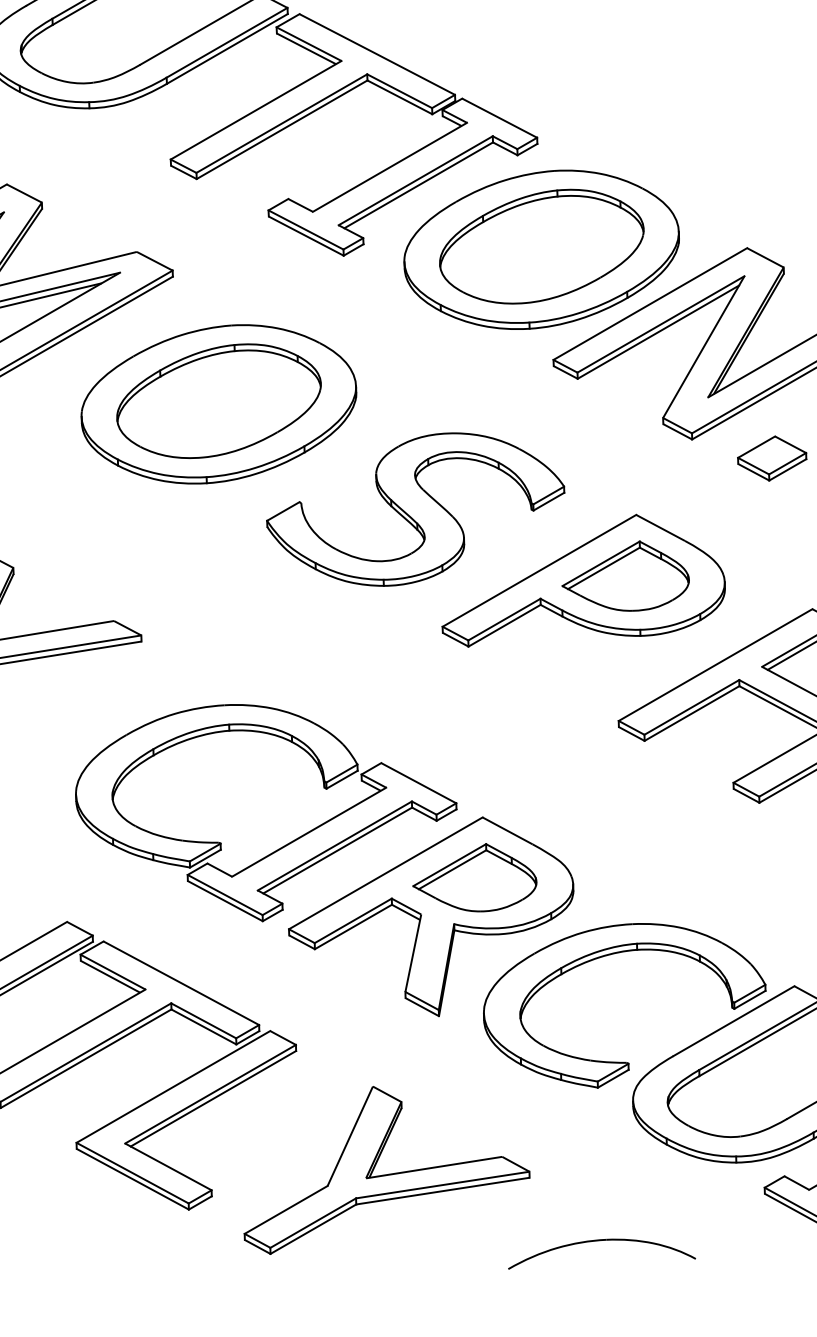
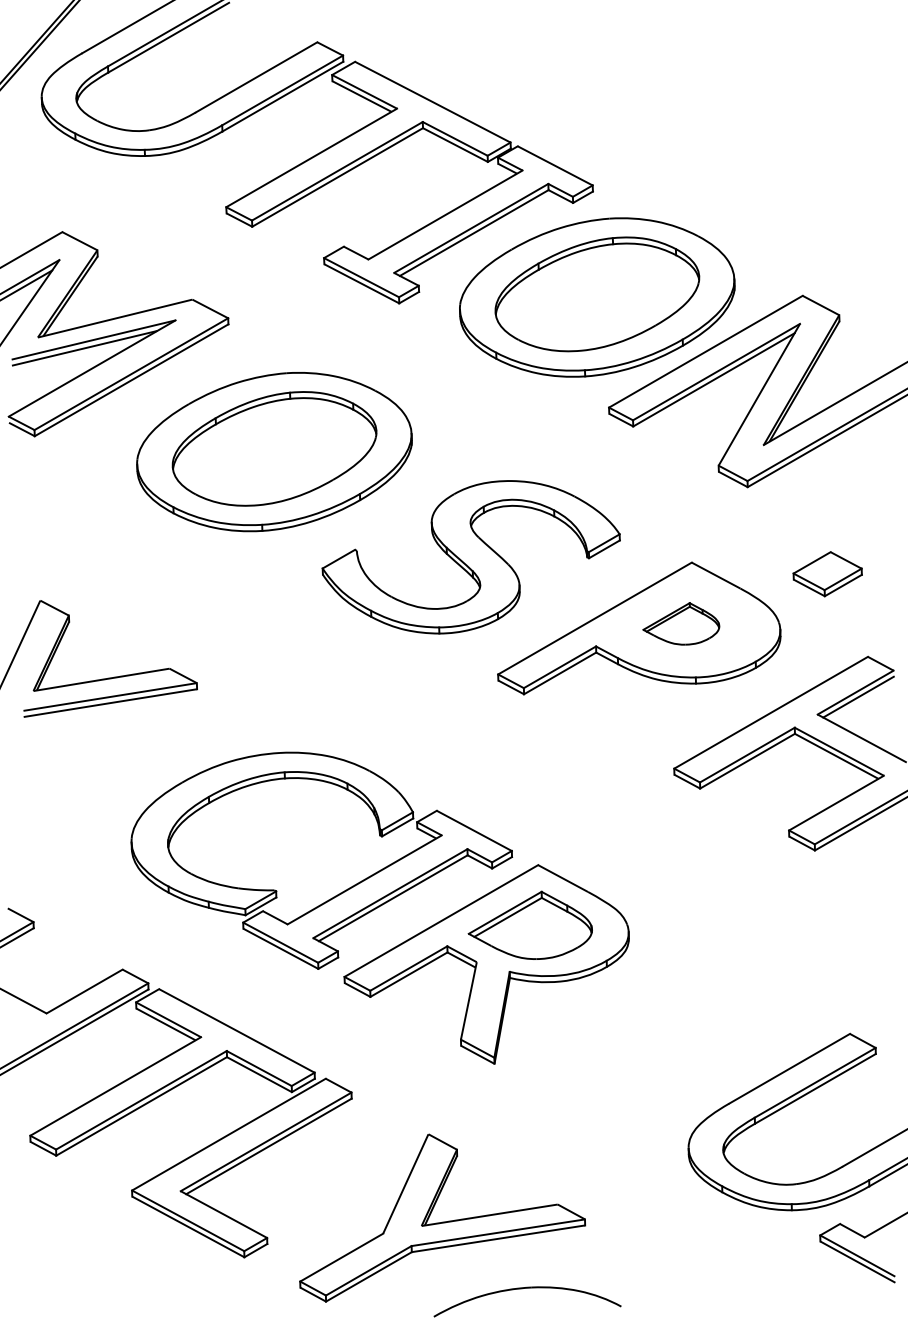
part: (771, 458) -> (827, 574), moved
part: (625, 575) -> (681, 623), size x0.6
part: (612, 954) -> (668, 1002), removed
part: (601, 1240) -> (527, 1288), moved

